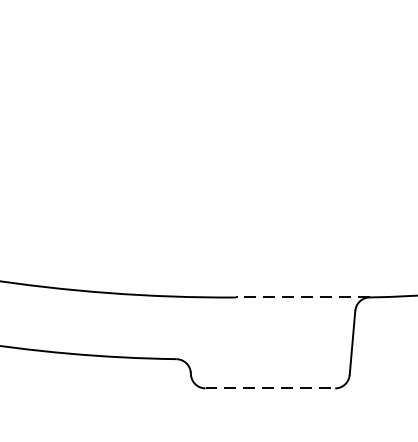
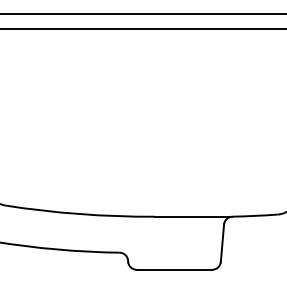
line: (302, 297) -> (193, 216), dashed -> solid
line: (270, 387) -> (174, 269), dashed -> solid

